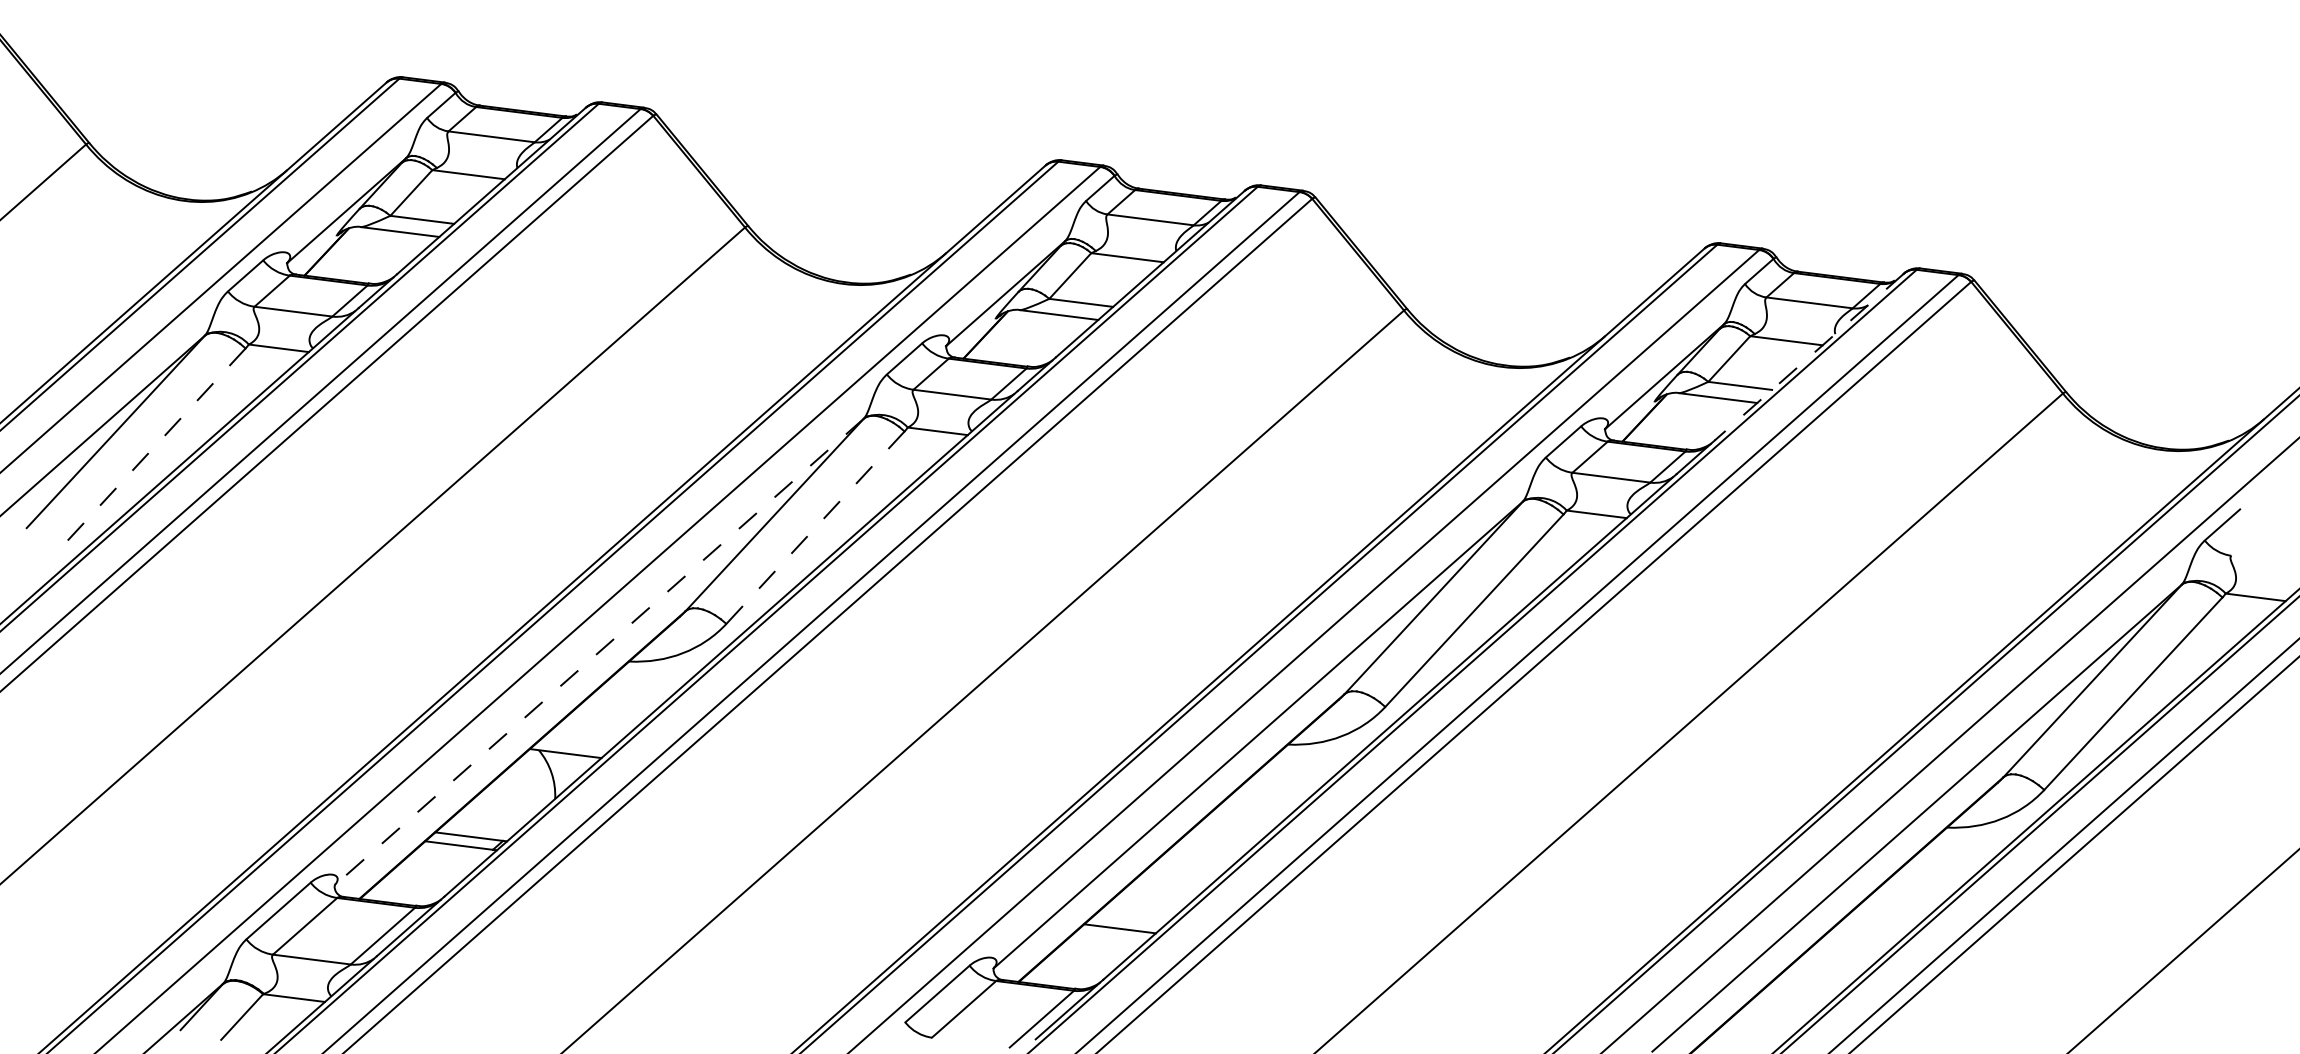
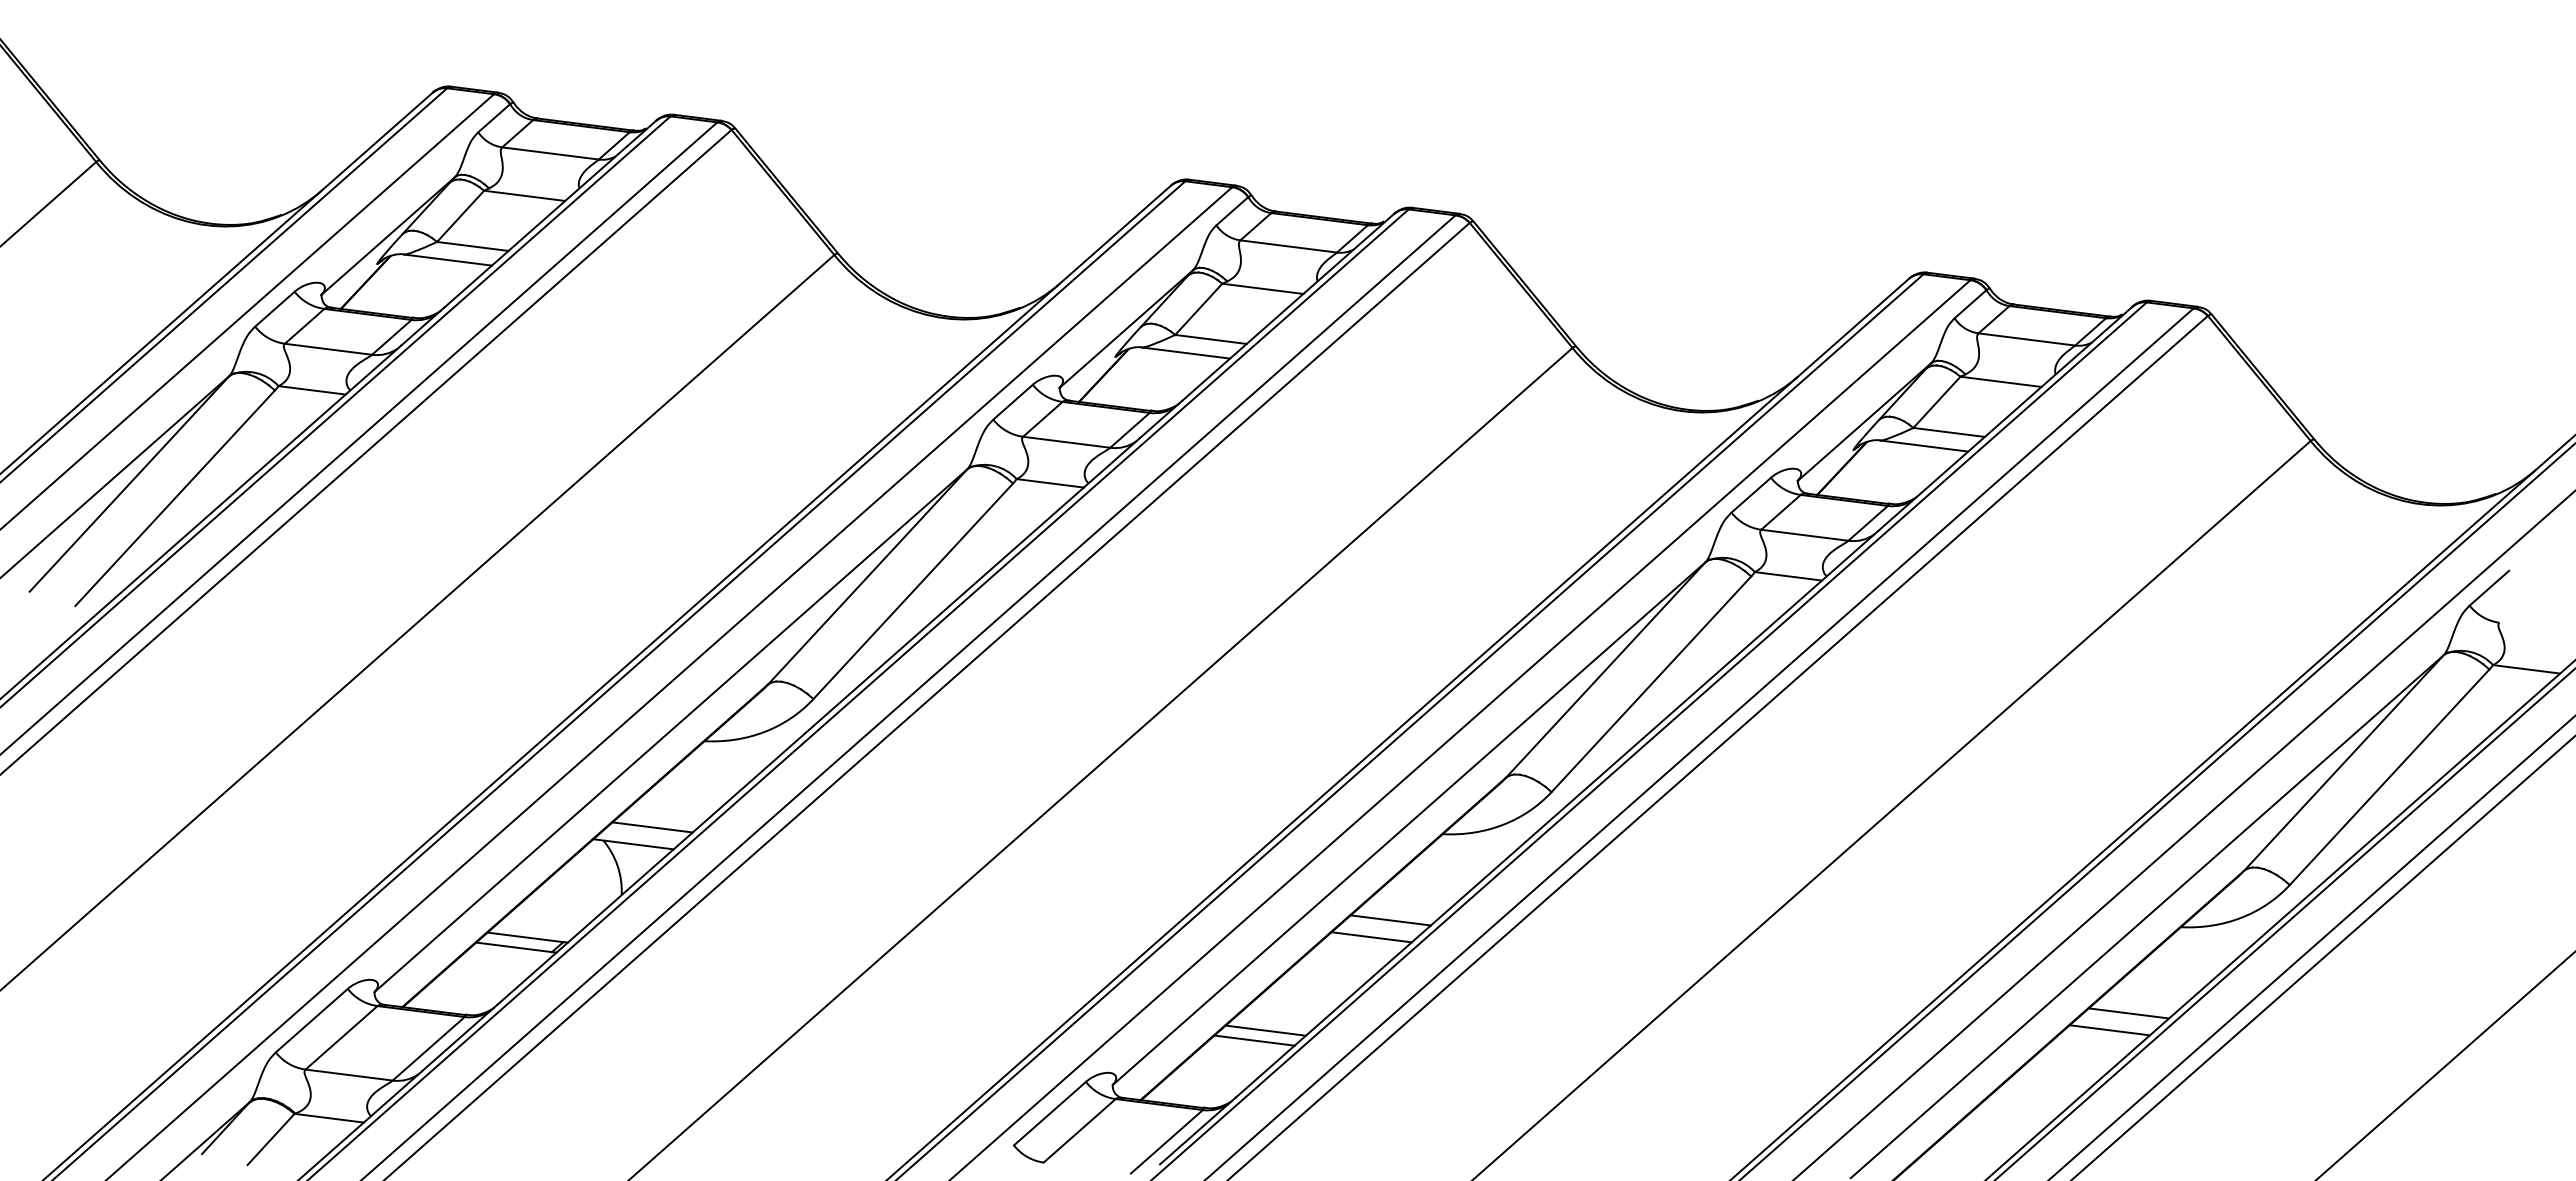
line: (1809, 357) -> (2026, 400), dashed -> solid
line: (156, 444) -> (175, 498), dashed -> solid
line: (815, 527) -> (913, 591), dashed -> solid
line: (598, 652) -> (670, 731), dashed -> solid
line: (582, 738) -> (652, 827), added
line: (1241, 821) -> (1390, 920), added
line: (1224, 836) -> (1371, 937), added
line: (1900, 904) -> (2128, 1013), added
line: (1129, 919) -> (1265, 1030), added
line: (1883, 919) -> (2109, 1030), added

